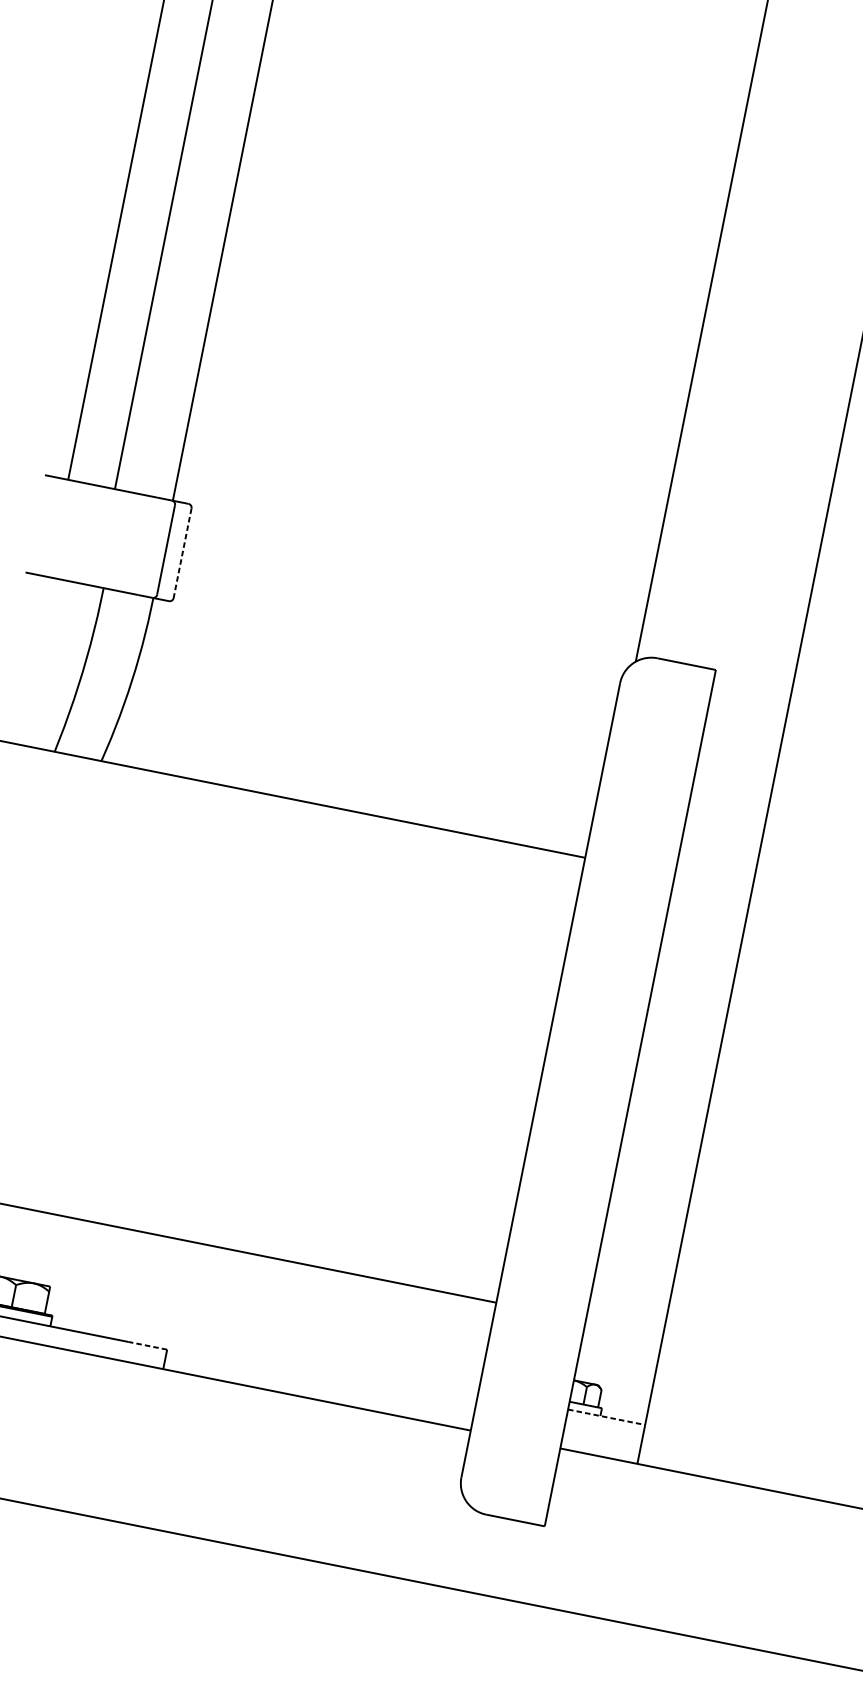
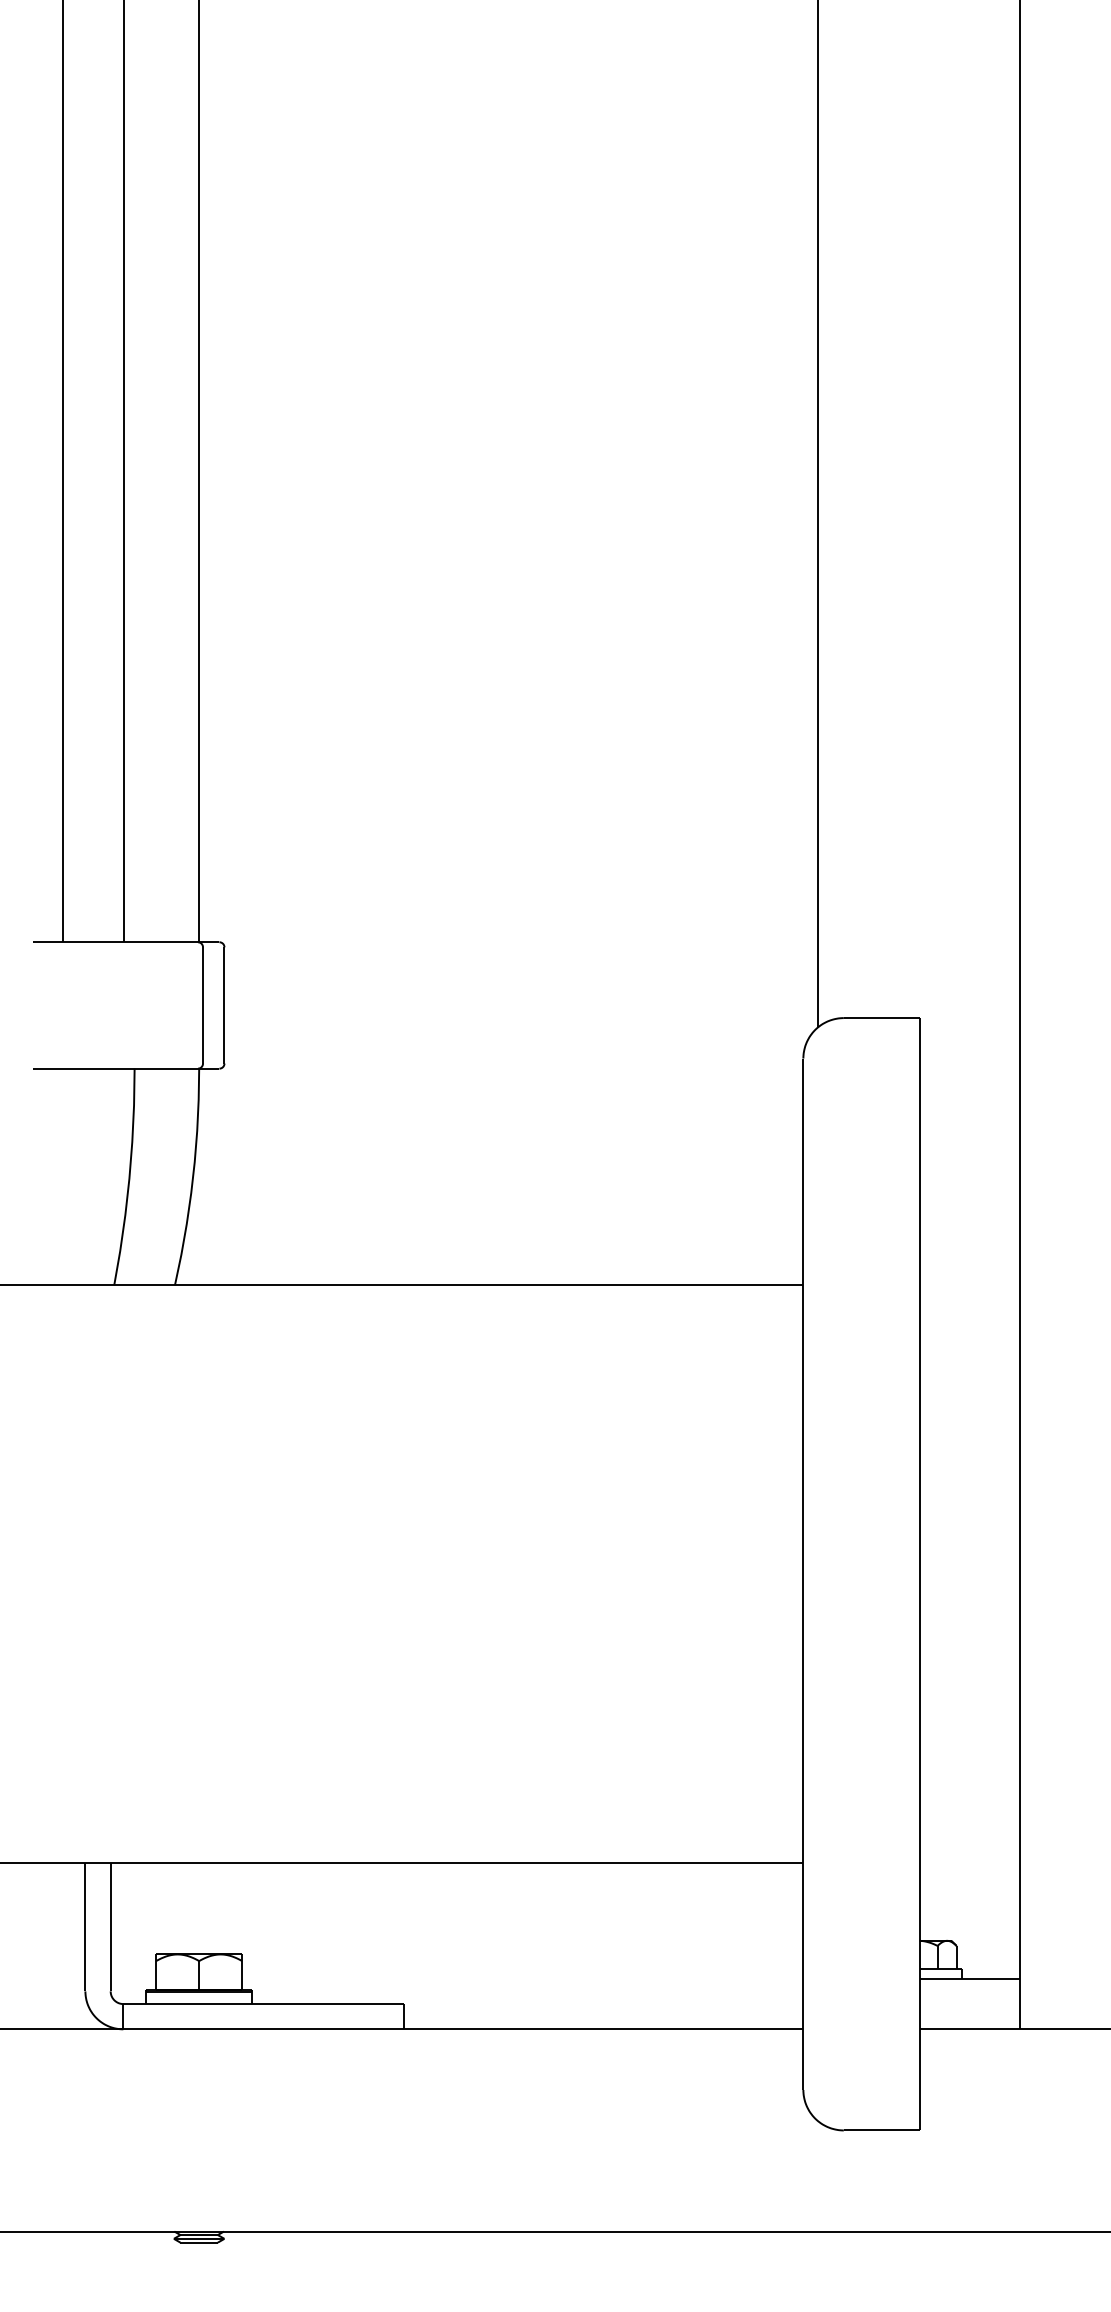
line: (182, 553) -> (224, 1005), dashed -> solid
line: (147, 1346) -> (378, 2004), dashed -> solid
line: (607, 1417) -> (970, 1978), dashed -> solid

